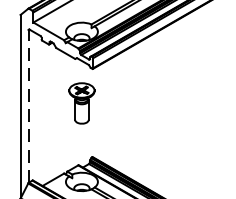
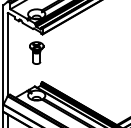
line: (27, 106) -> (7, 54), dashed -> solid

